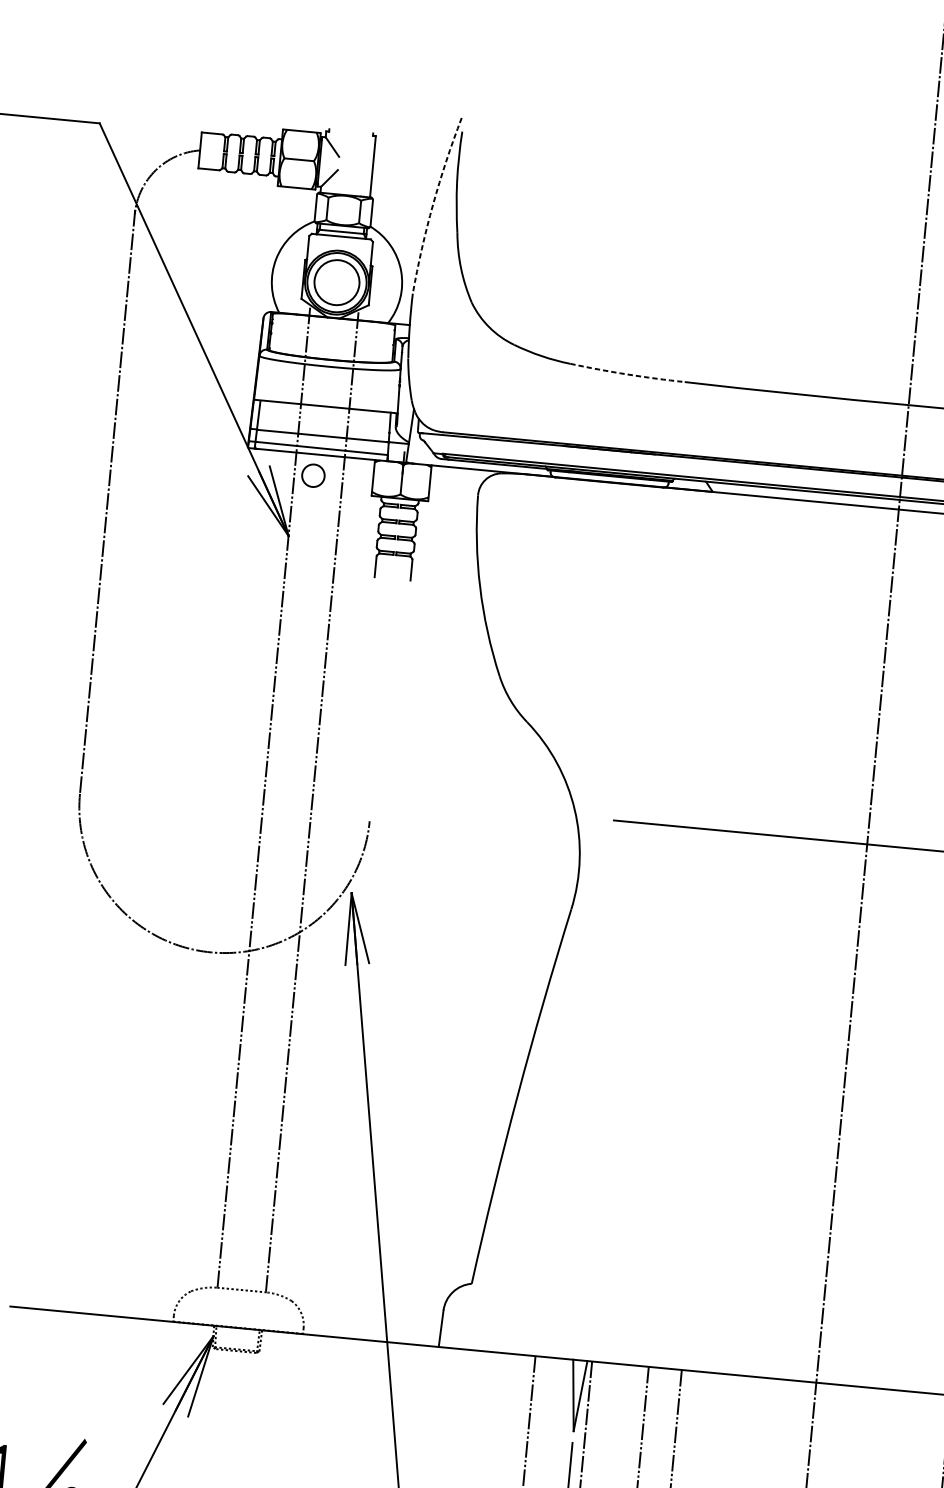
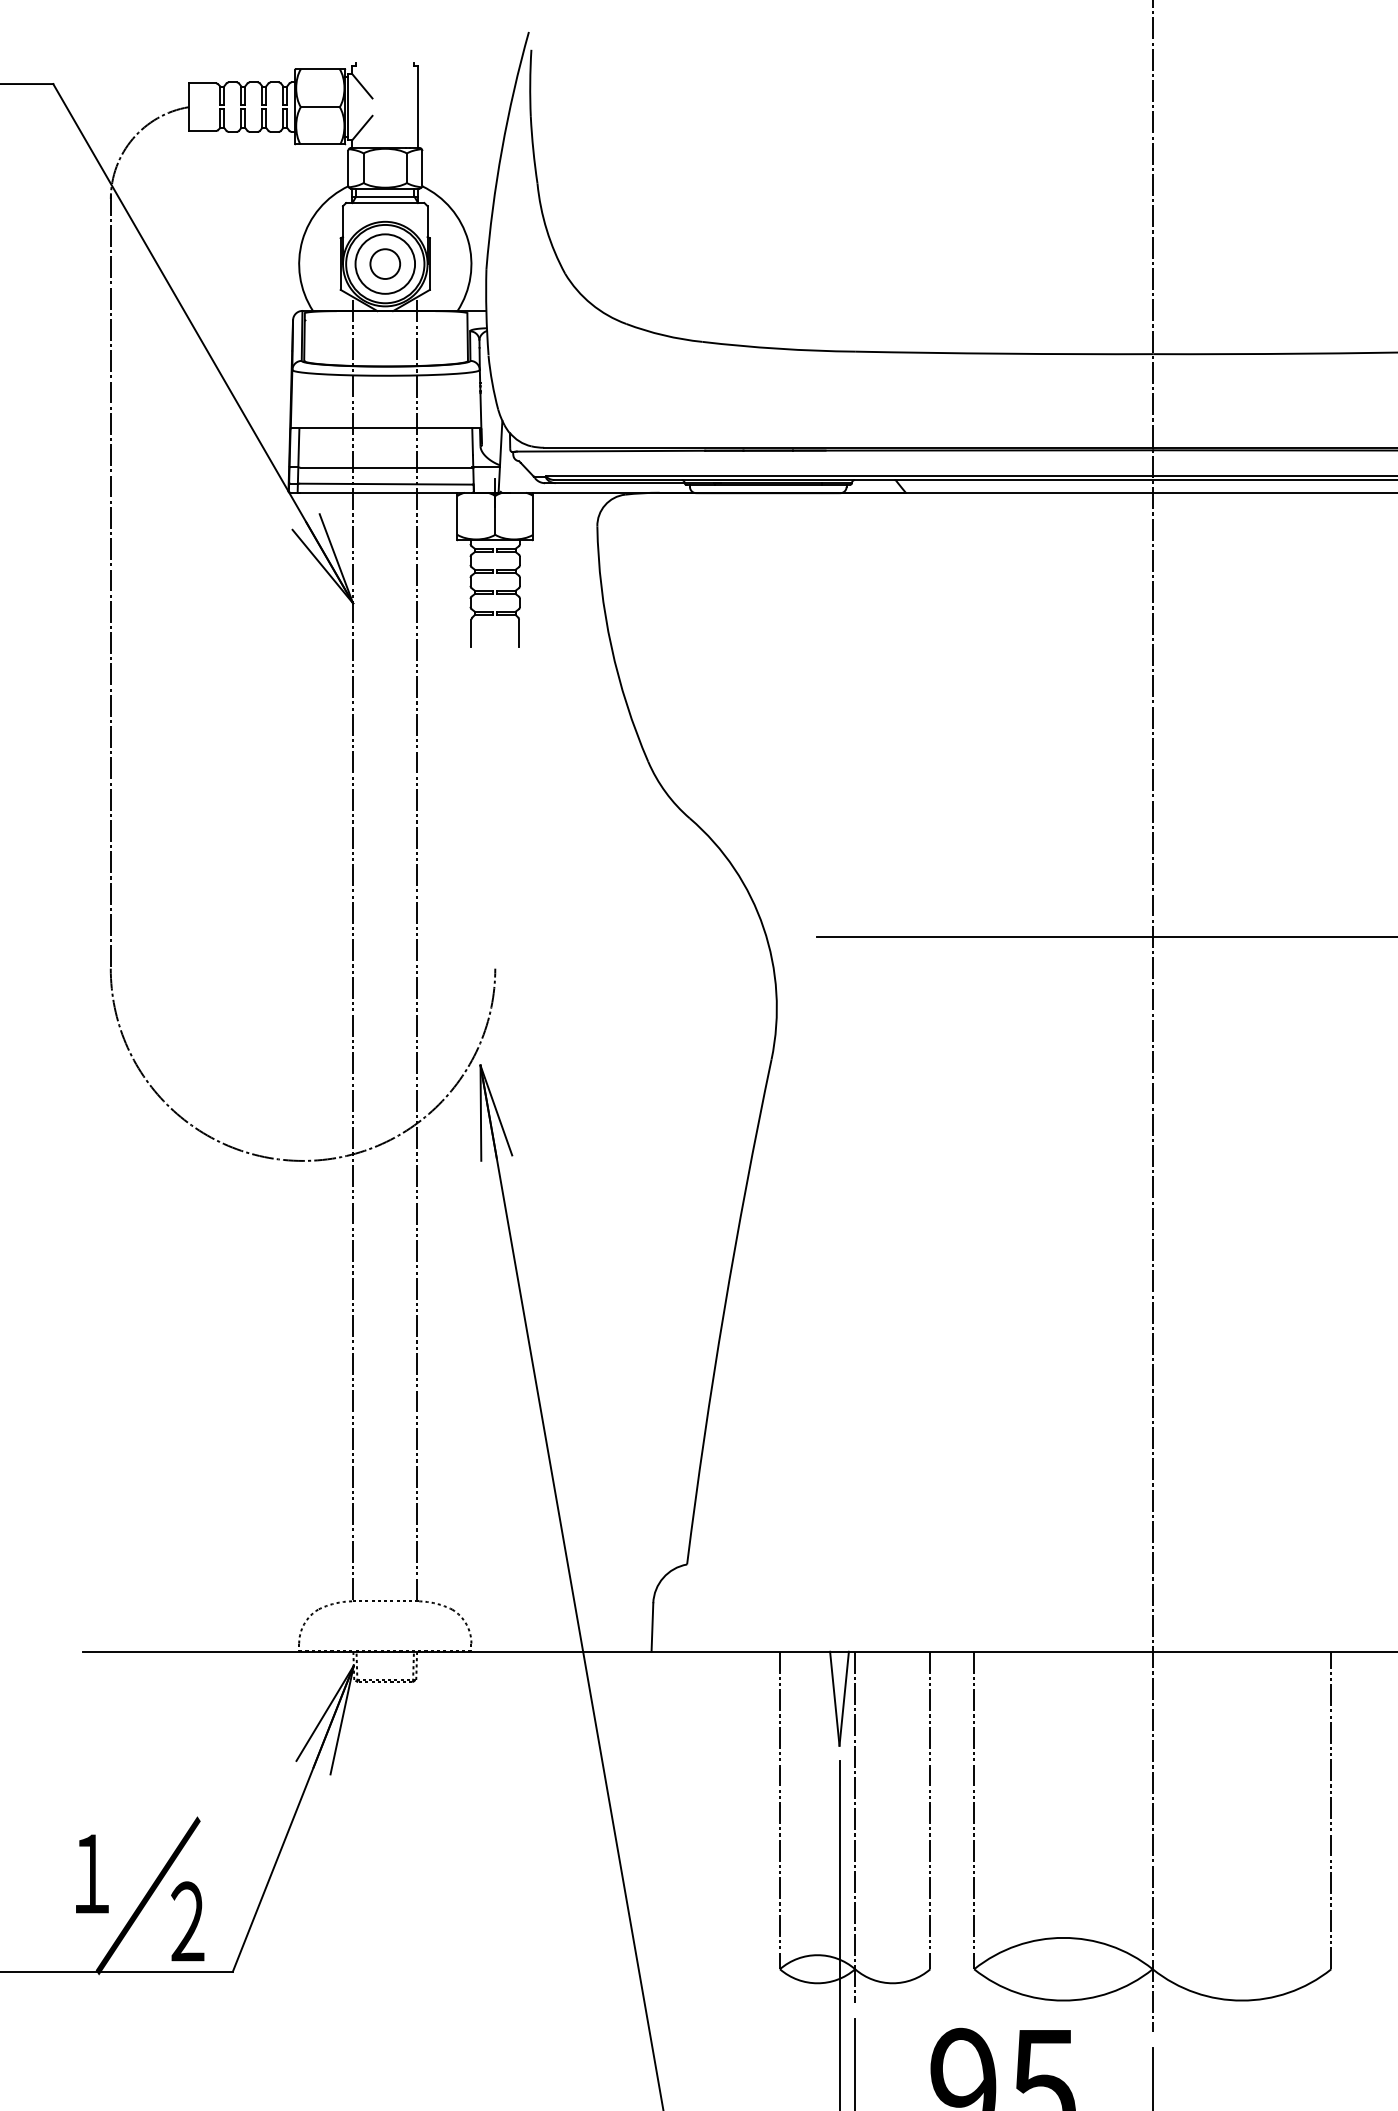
arc: (433, 204) -> (502, 149), dashed -> solid
arc: (627, 374) -> (778, 348), dashed -> solid
circle: (313, 475) -> (385, 263), moved

